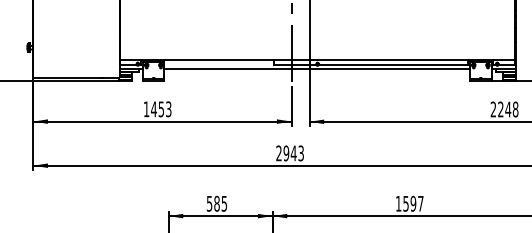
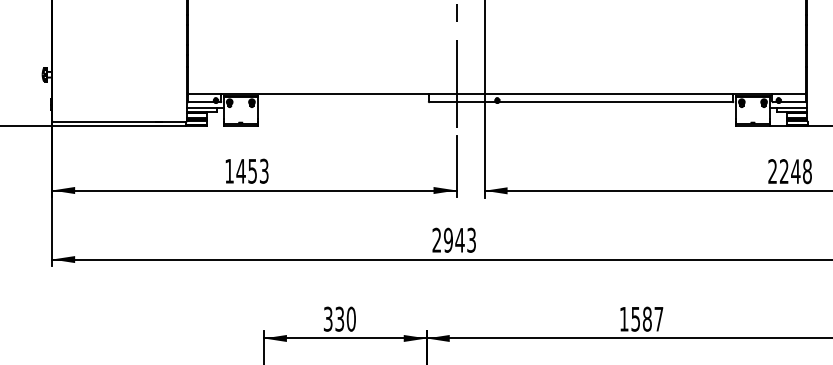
line: (317, 69) -> (497, 108), removed
text: (217, 203) -> (340, 318), 585 -> 330
text: (413, 203) -> (647, 318), 1597 -> 1587

